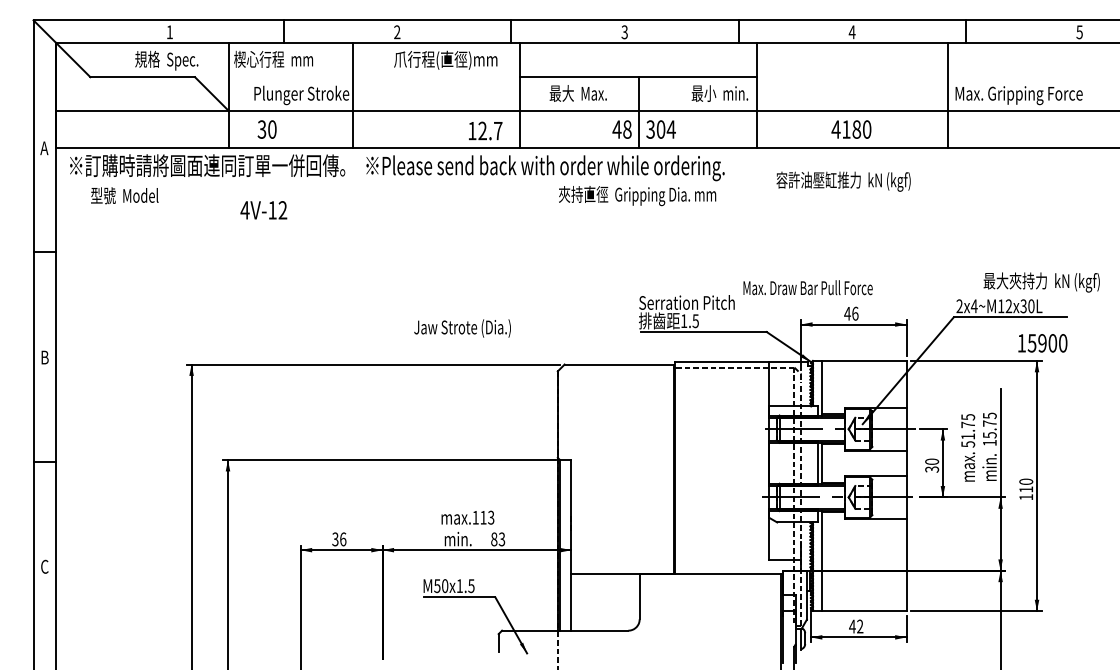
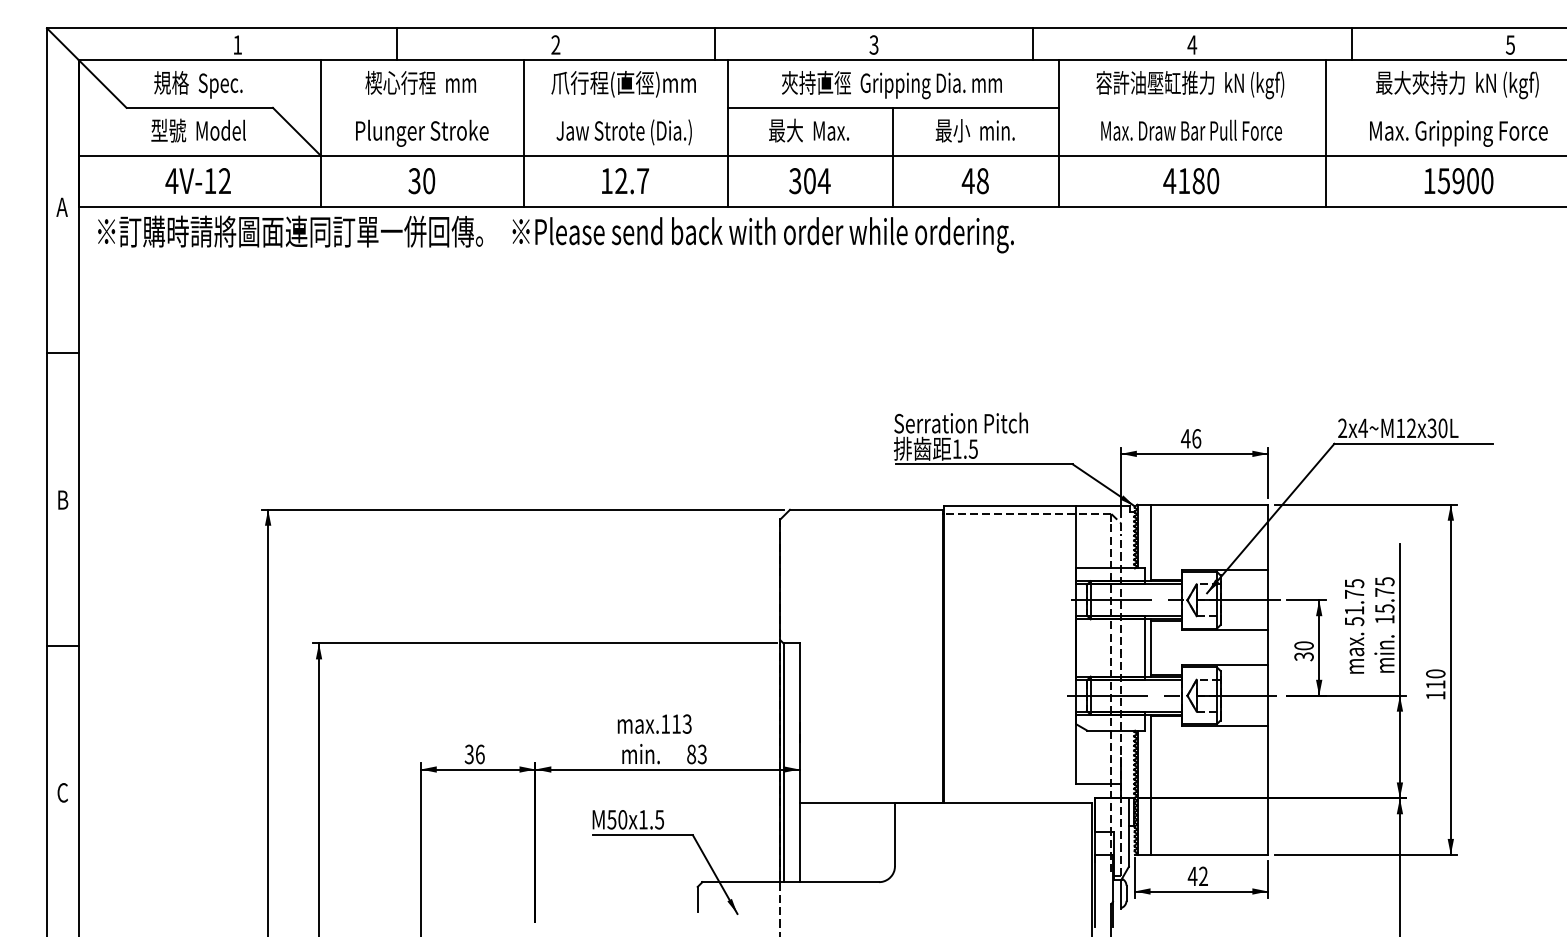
text: (273, 59) -> (420, 82), moved
text: (166, 60) -> (198, 84), moved
text: (719, 93) -> (974, 130), moved
line: (353, 95) -> (524, 133), moved
text: (1018, 95) -> (1458, 133), moved
text: (266, 129) -> (421, 181), moved
text: (621, 129) -> (974, 181), moved
text: (660, 129) -> (809, 181), moved
text: (485, 131) -> (625, 181), moved
text: (843, 182) -> (1190, 85), moved
text: (124, 195) -> (198, 130), moved
text: (637, 196) -> (891, 85), moved
text: (263, 209) -> (197, 180), moved
text: (1041, 282) -> (1457, 85), moved
text: (808, 287) -> (1191, 129), moved
text: (462, 328) -> (623, 132), moved
text: (1042, 343) -> (1458, 181), moved

